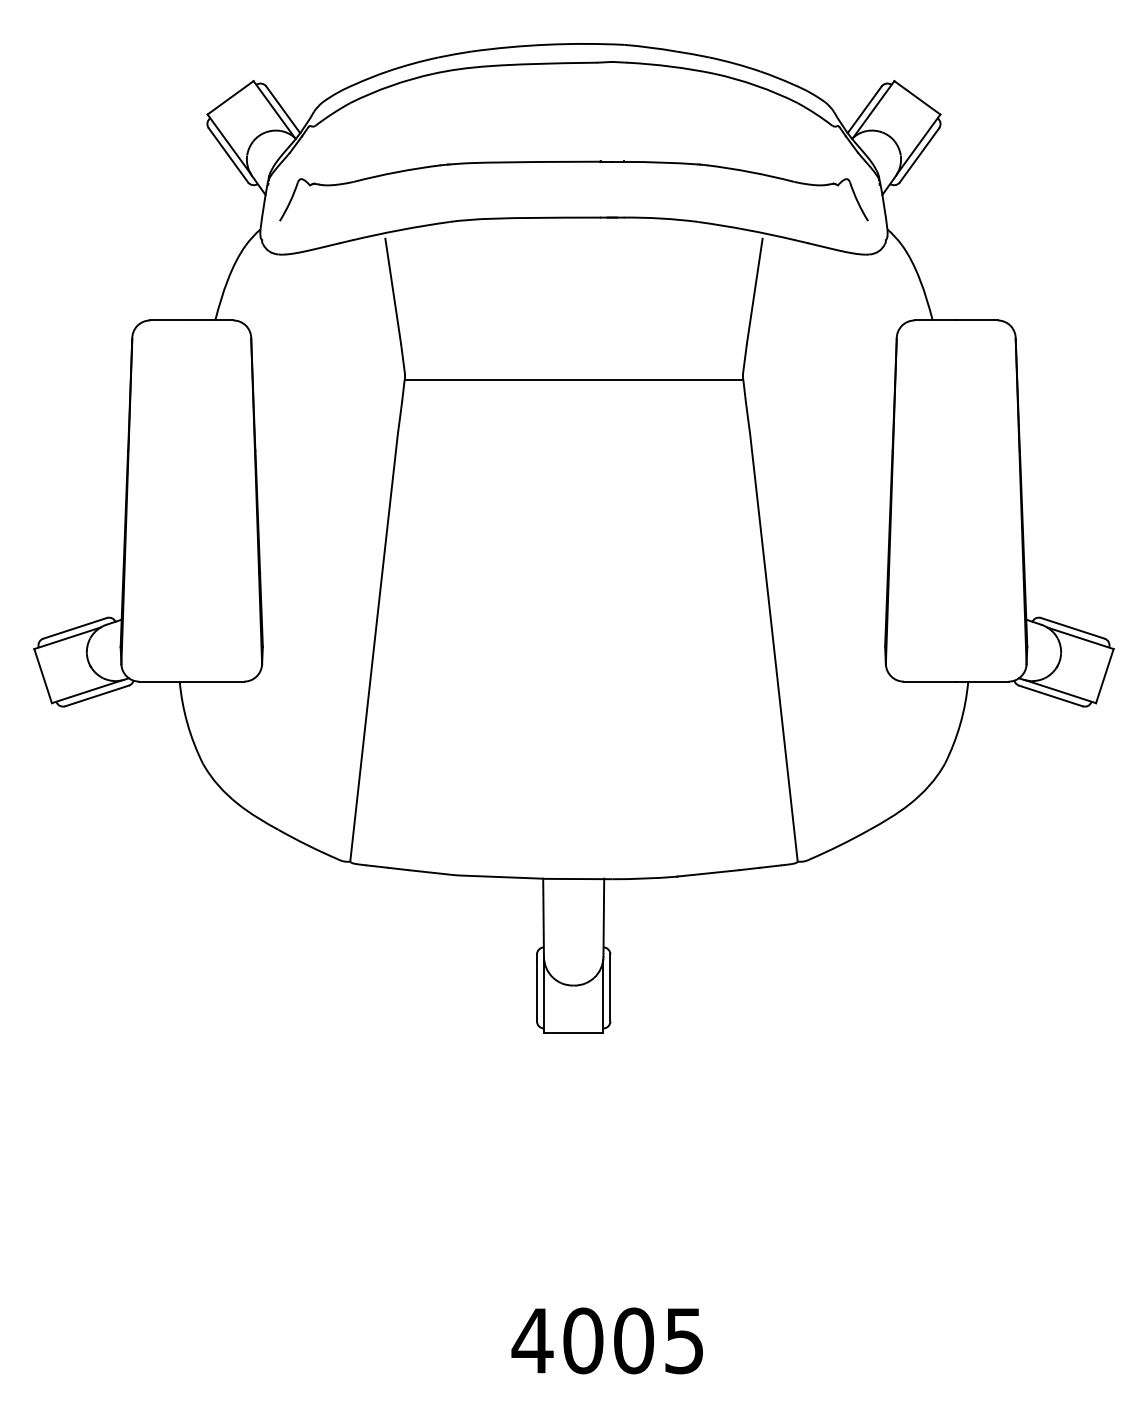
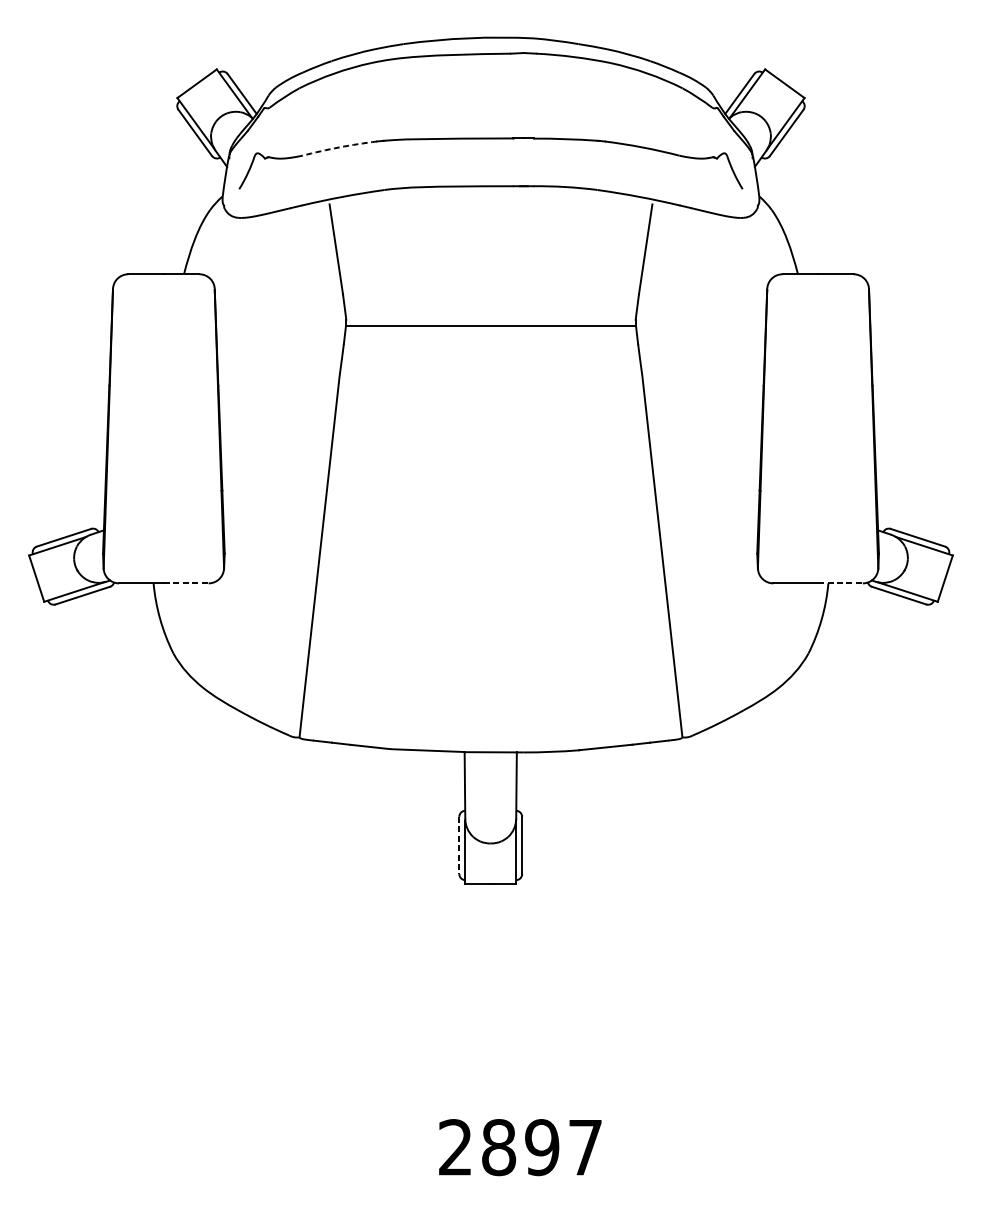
arc: (396, 172) -> (339, 147), solid -> dashed
line: (218, 681) -> (186, 583), solid -> dashed
line: (982, 681) -> (840, 583), solid -> dashed
line: (536, 988) -> (458, 845), solid -> dashed
text: (607, 1340) -> (519, 1147), 4005 -> 2897

